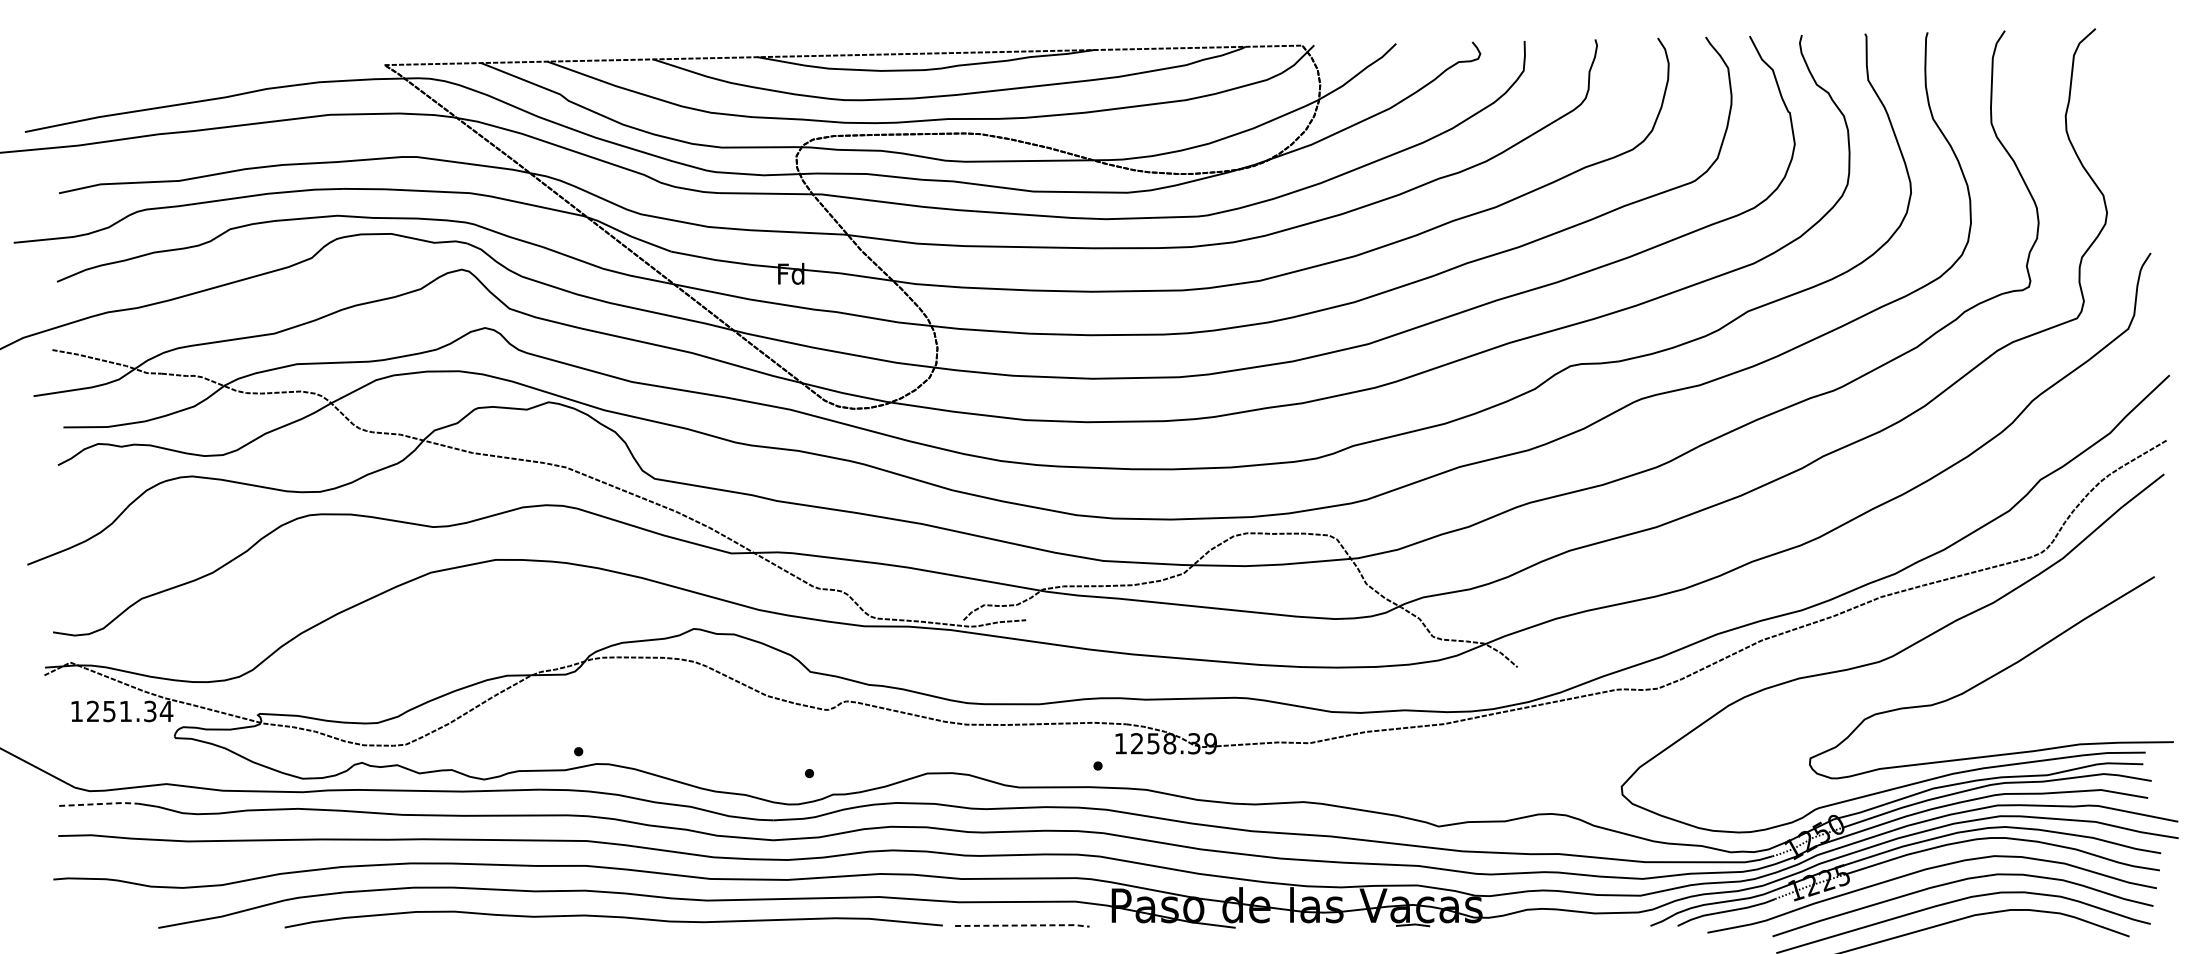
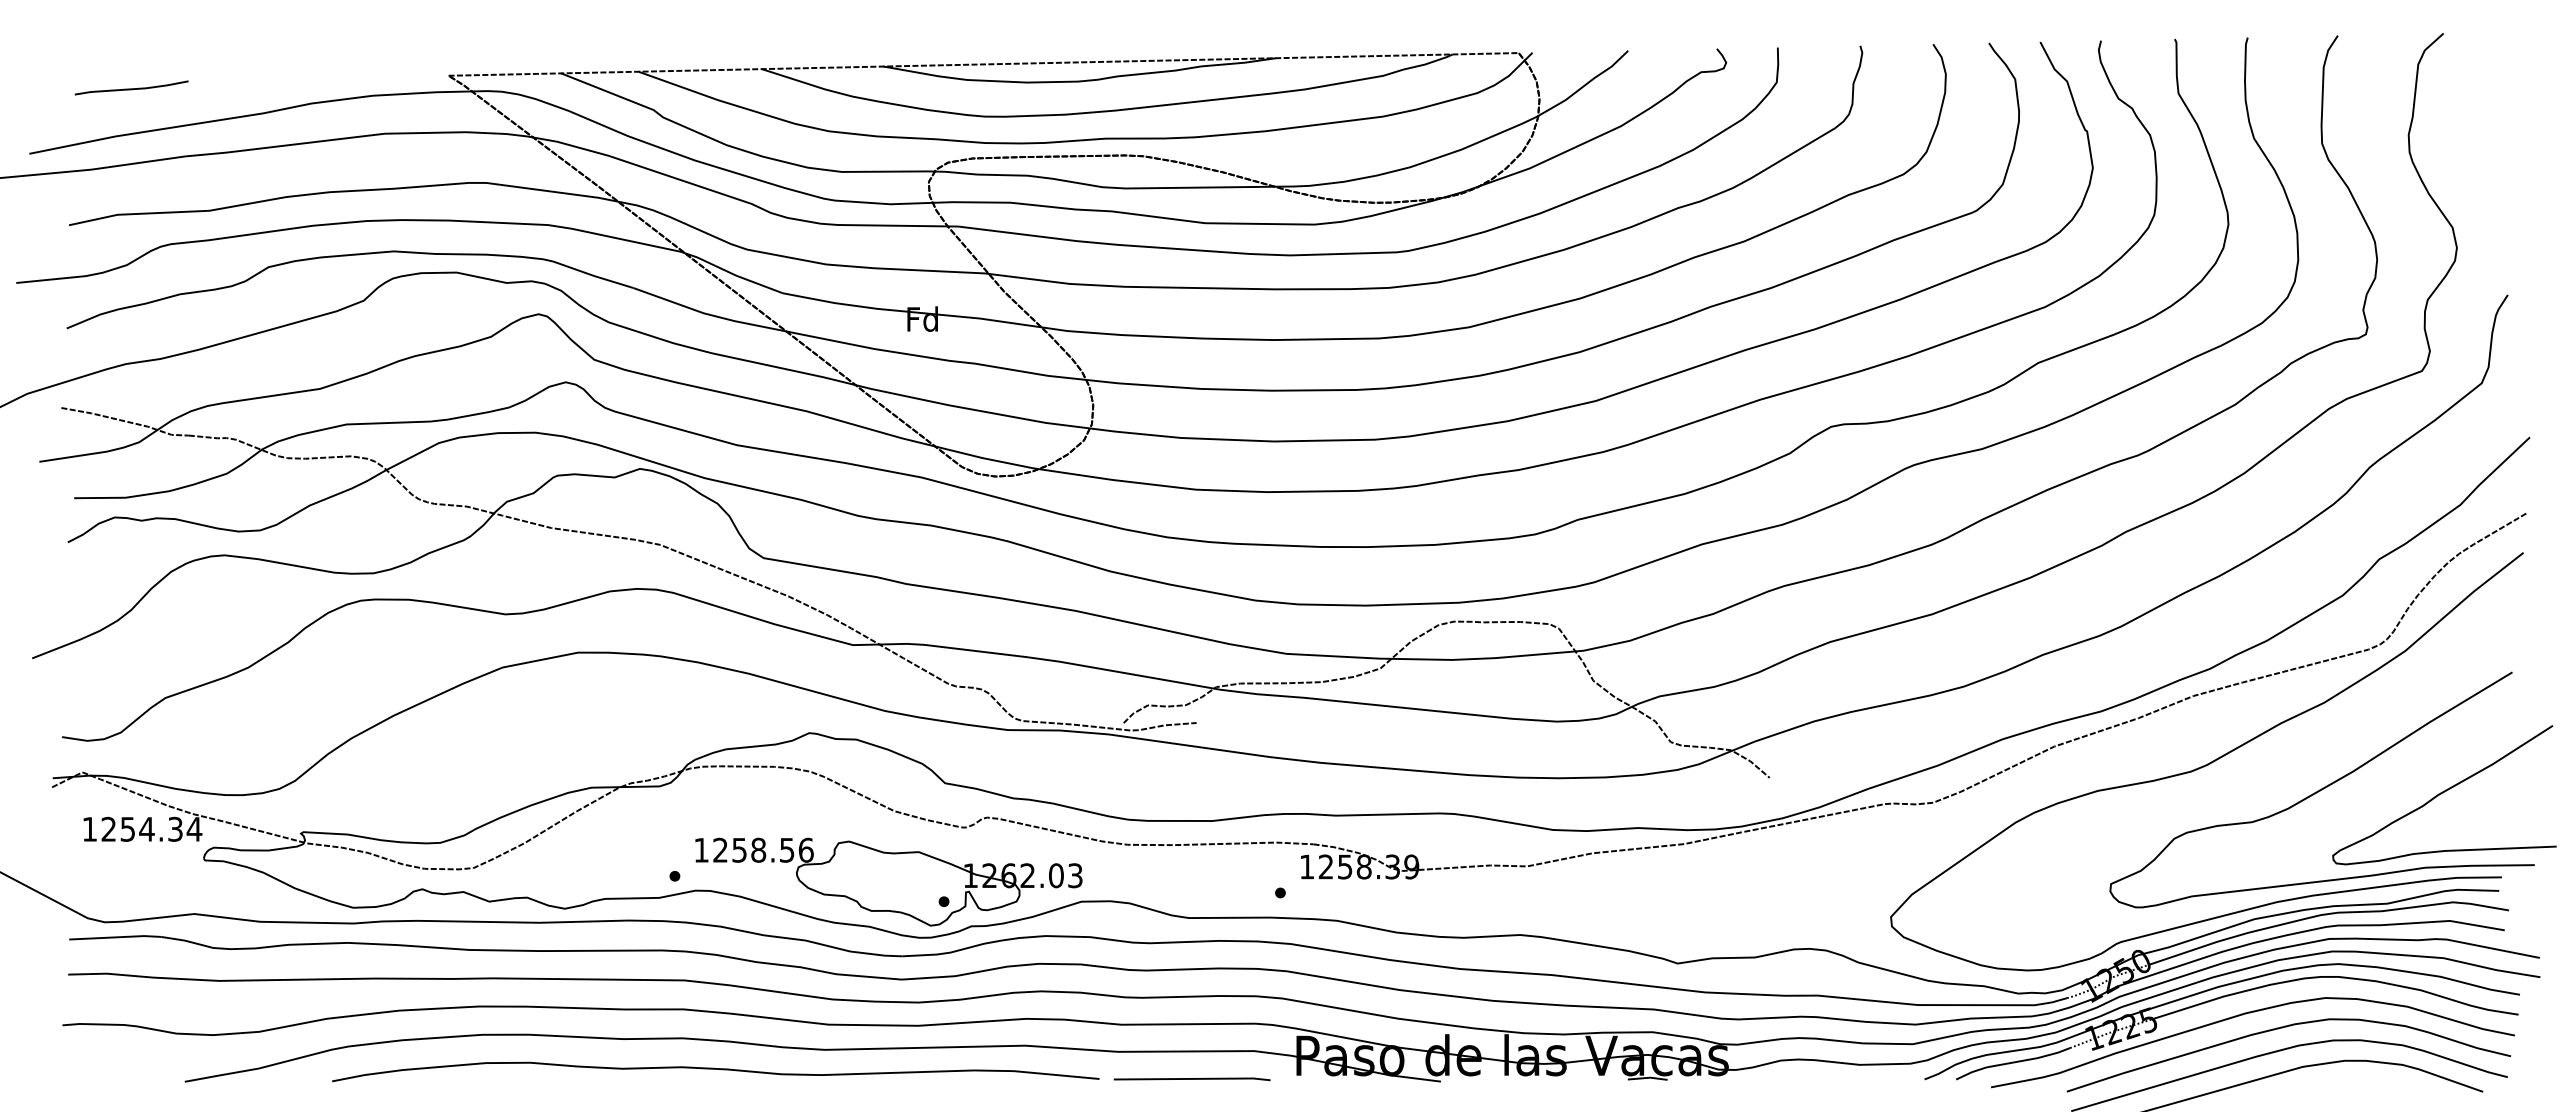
line: (112, 76) -> (131, 88), added
curve: (2095, 680) -> (2443, 793), added
text: (125, 711) -> (146, 829), 1251.34 -> 1254.34
part: (761, 756) -> (888, 881), added
line: (99, 804) -> (116, 937), dashed -> solid
line: (1023, 925) -> (1193, 1078), dashed -> solid

